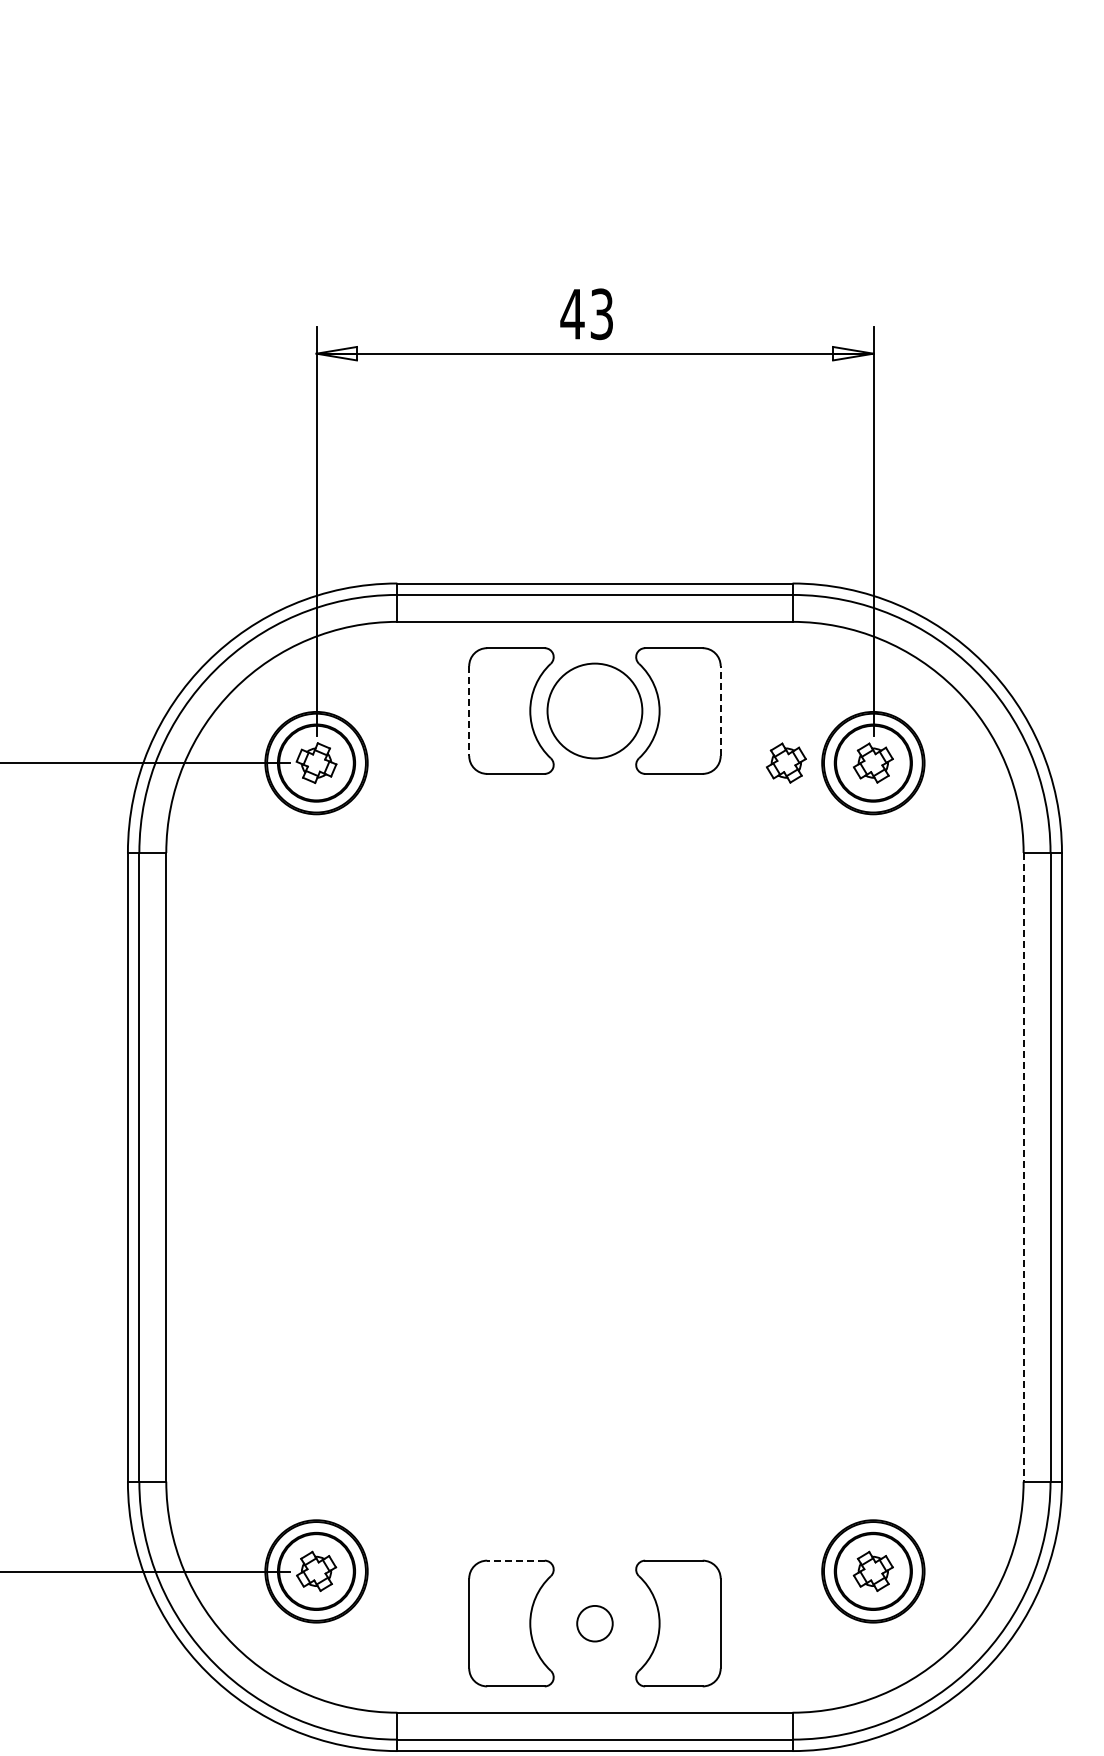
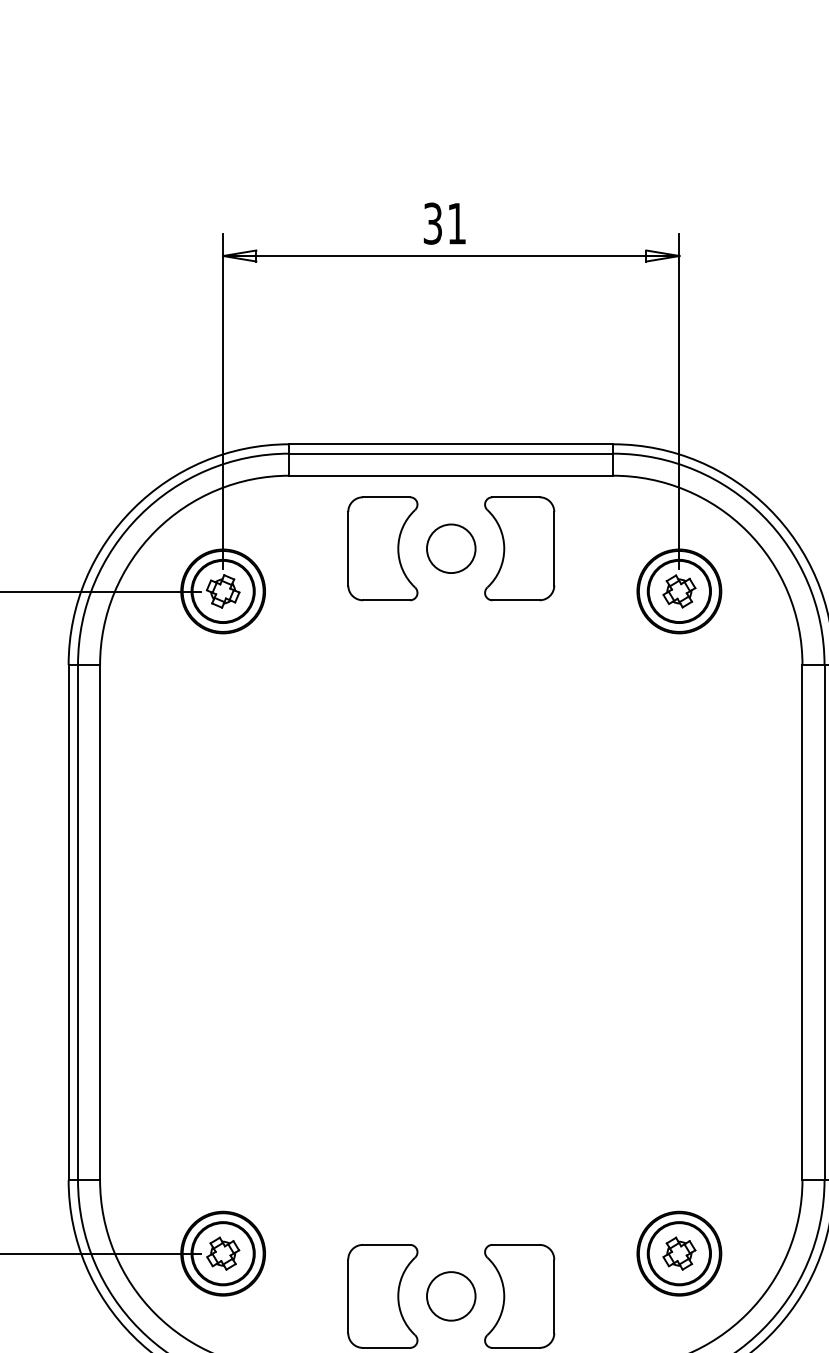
text: (586, 314) -> (444, 223), 43 -> 31
circle: (594, 710) -> (450, 548), size x0.62
line: (469, 711) -> (348, 549), dashed -> solid
line: (720, 711) -> (554, 549), dashed -> solid
part: (786, 762) -> (608, 590), removed
line: (1023, 1167) -> (802, 922), dashed -> solid
line: (515, 1560) -> (386, 1244), dashed -> solid
circle: (594, 1623) -> (450, 1296), size x1.67

